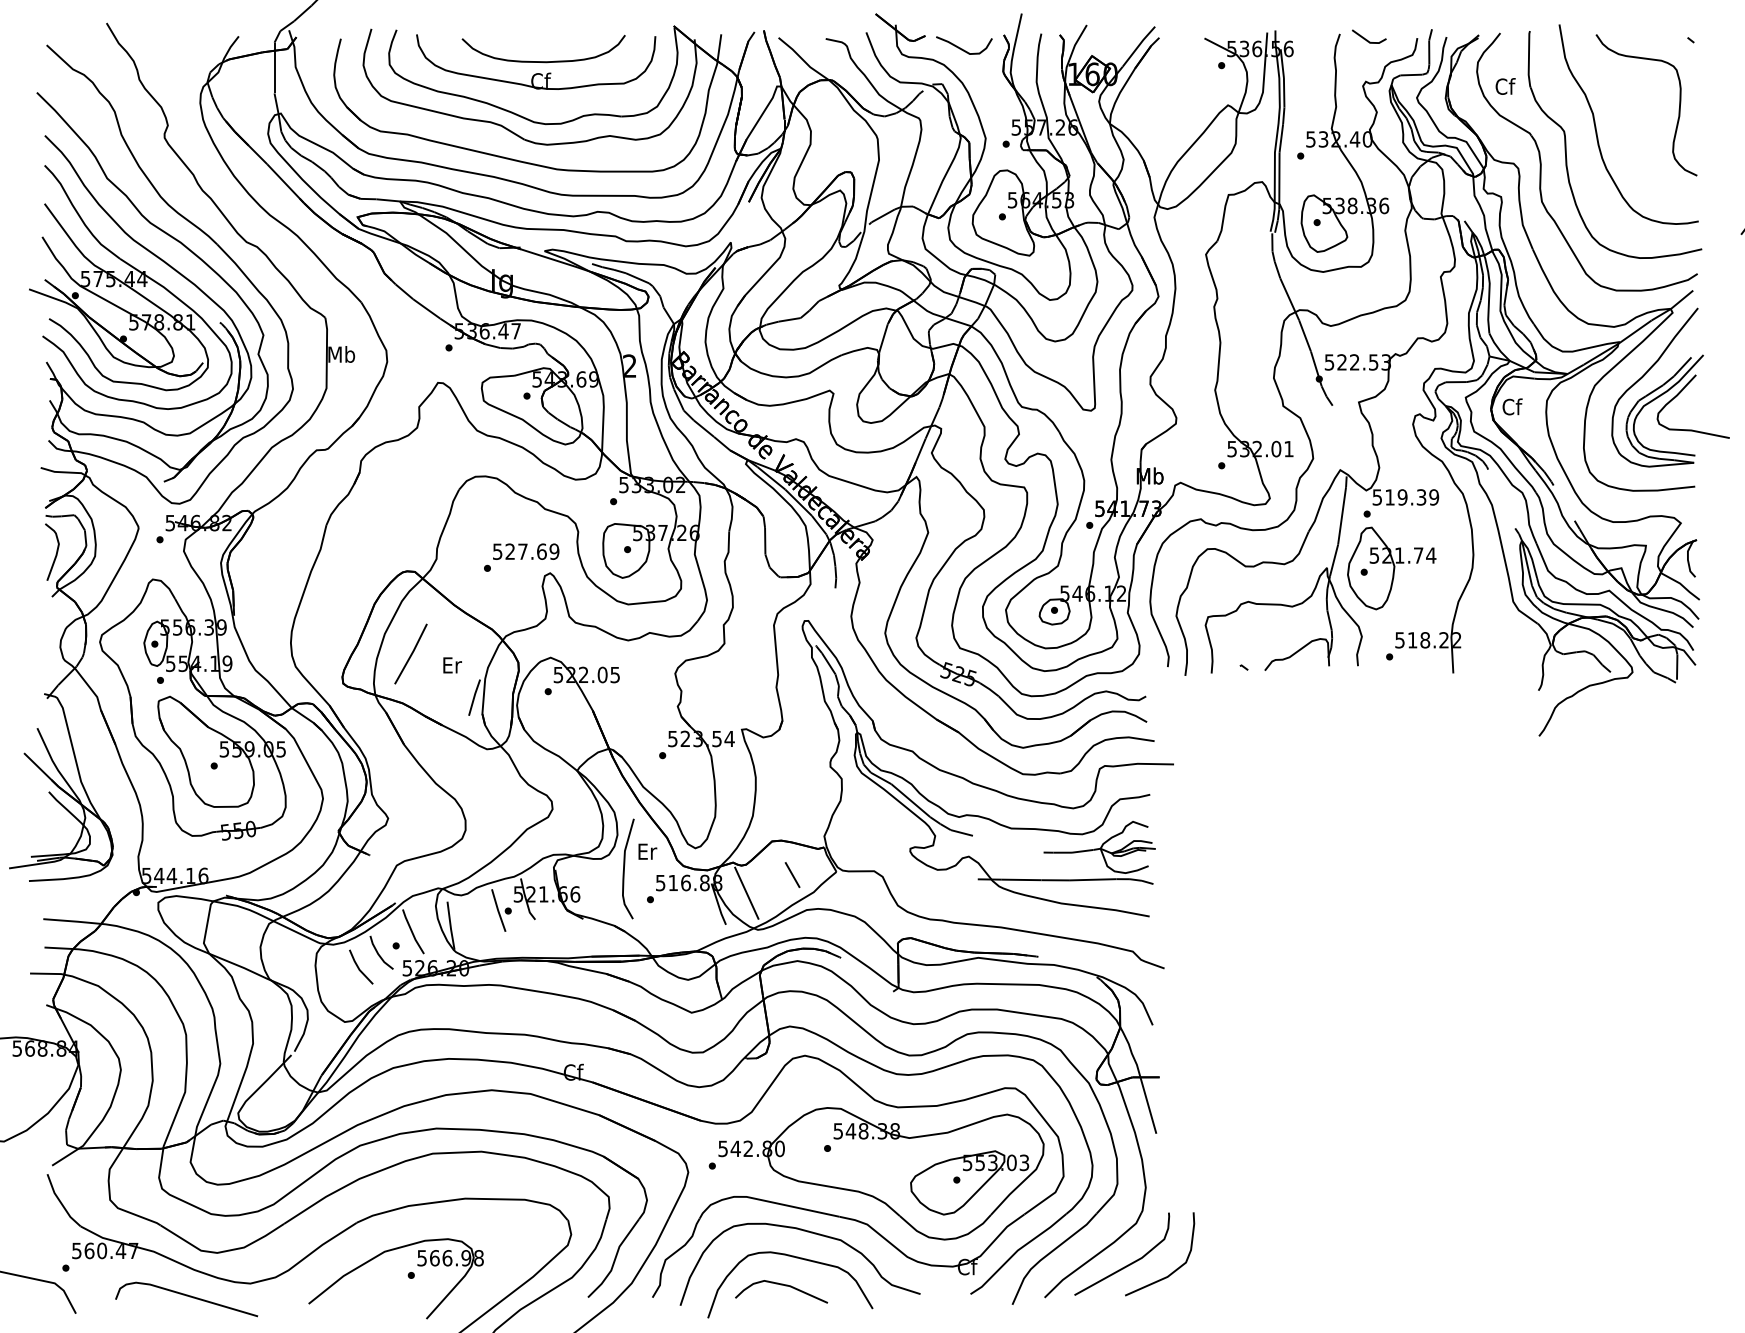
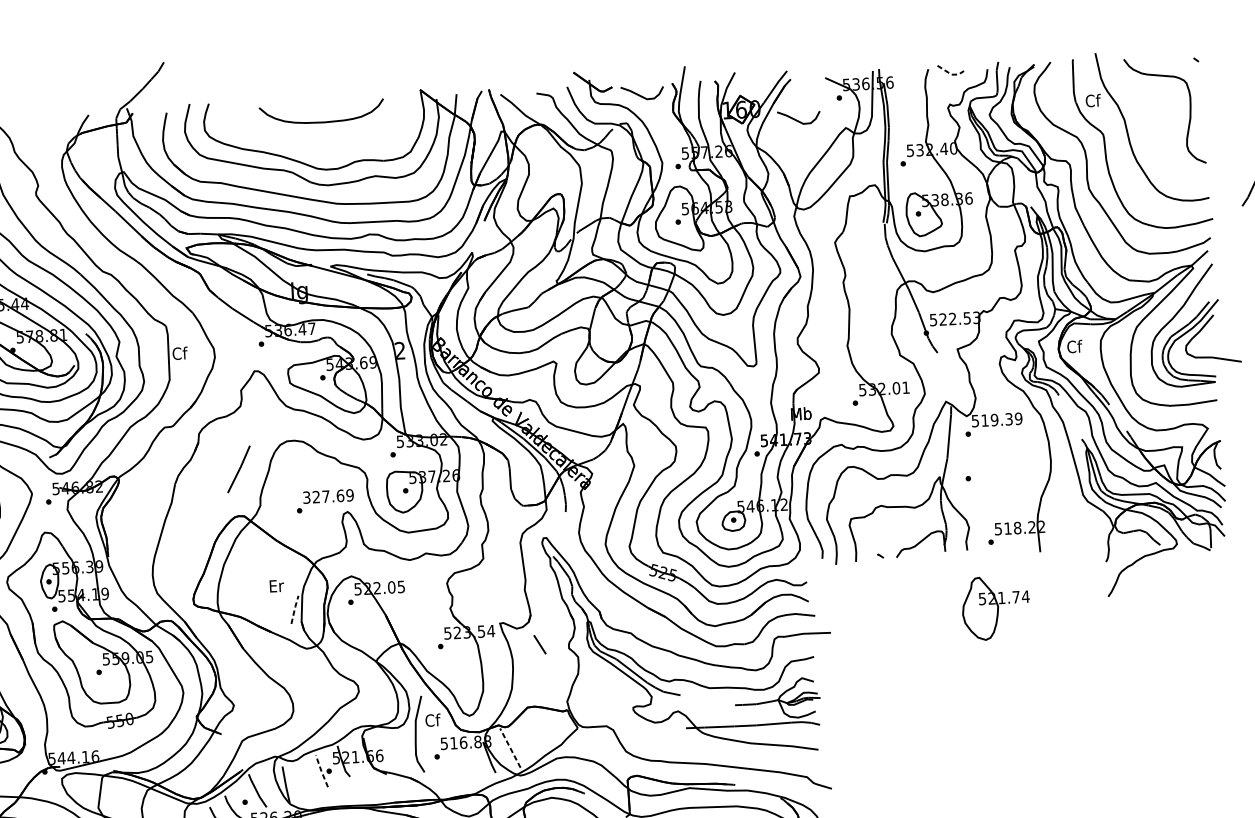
line: (1369, 42) -> (951, 74), solid -> dashed
part: (536, 73) -> (317, 131), removed
text: (1505, 86) -> (1093, 100), moved
curve: (1165, 91) -> (797, 120), added
text: (341, 354) -> (179, 353), Mb -> Cf
text: (497, 551) -> (306, 497), 527.69 -> 327.69
part: (1391, 568) -> (996, 608), moved
line: (411, 653) -> (239, 468), moved
line: (474, 696) -> (294, 608), solid -> dashed
text: (647, 851) -> (432, 720), Er -> Cf
line: (792, 875) -> (539, 645), moved
line: (746, 892) -> (510, 747), solid -> dashed
line: (498, 910) -> (321, 771), solid -> dashed

